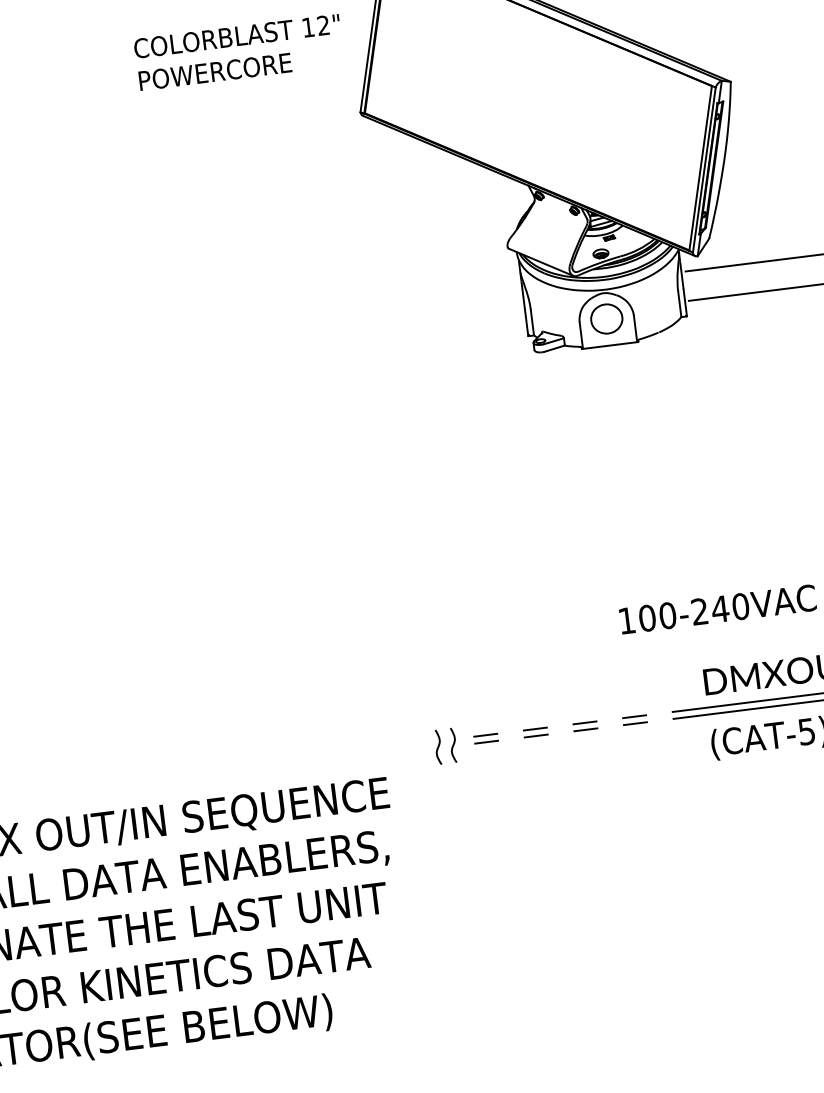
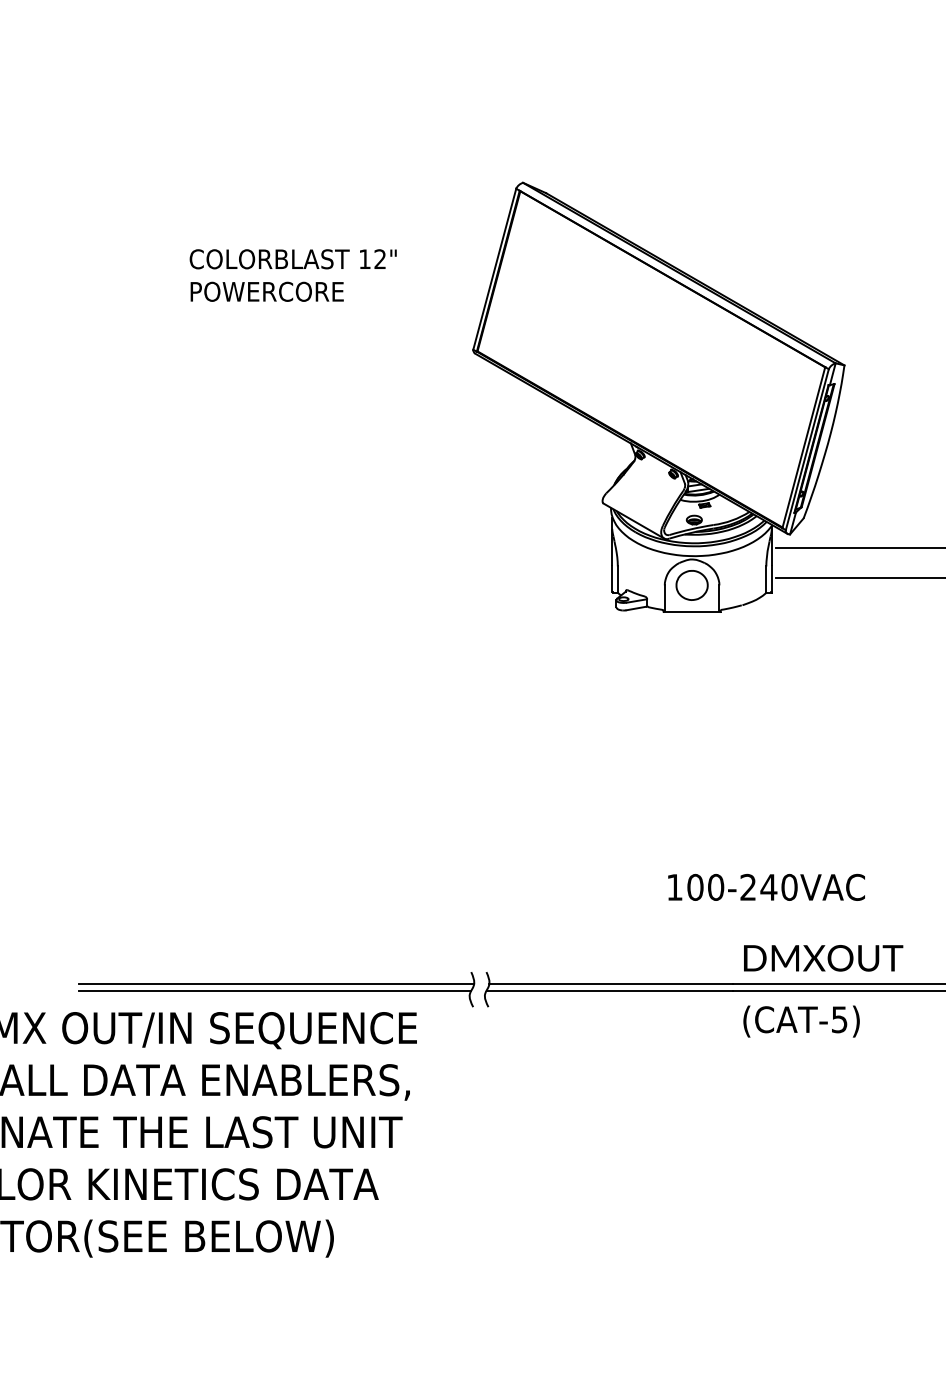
text: (238, 52) -> (292, 275), moved
line: (576, 723) -> (611, 983), dashed -> solid
line: (574, 731) -> (609, 990), dashed -> solid
line: (243, 765) -> (276, 983), added
line: (242, 772) -> (274, 990), added

